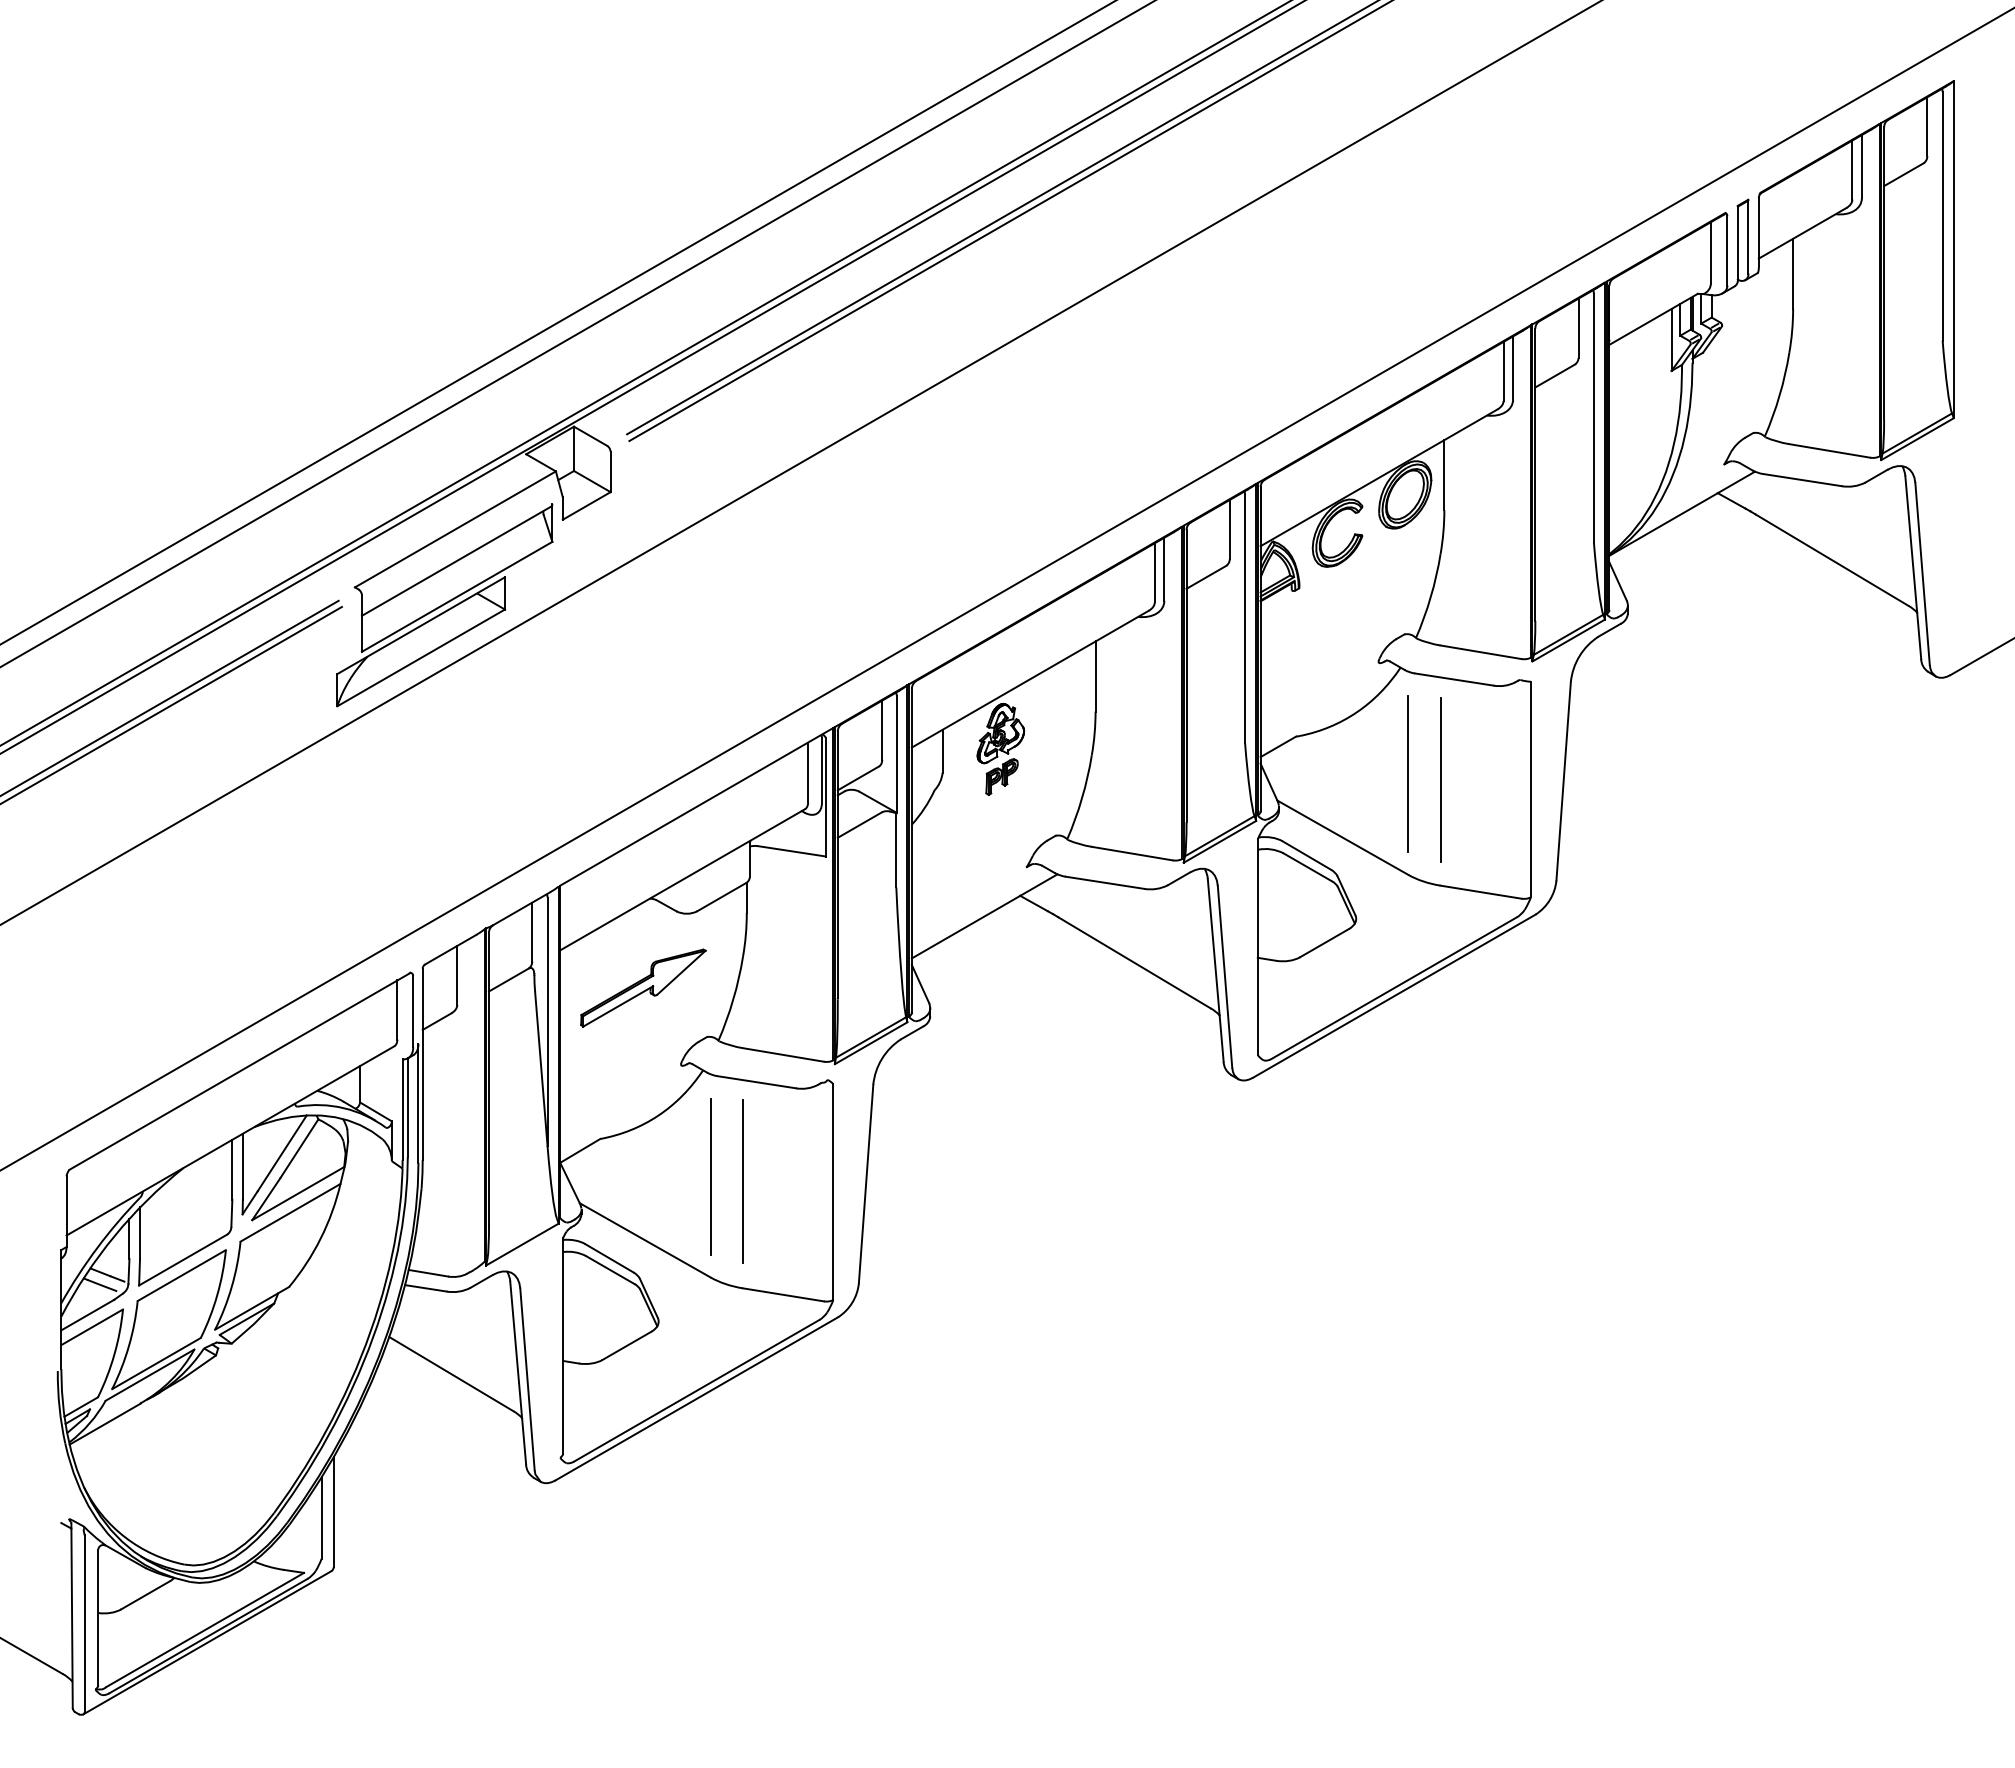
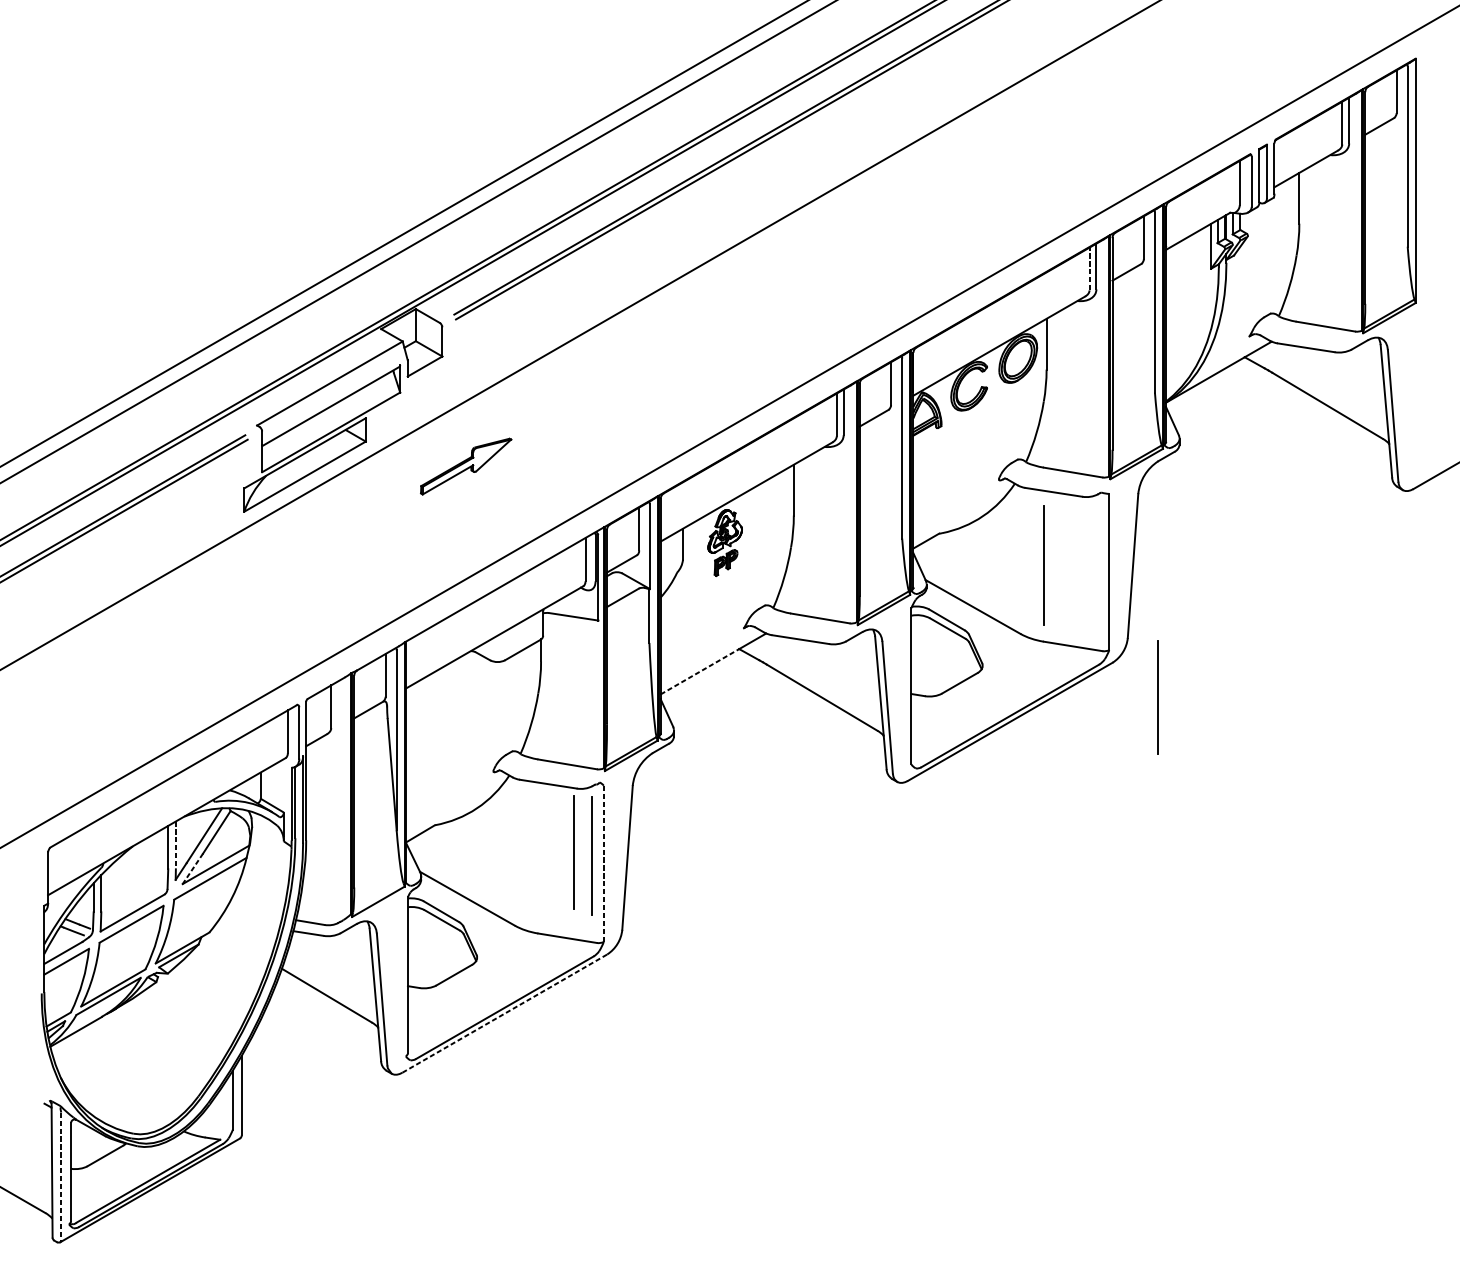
line: (1503, 371) -> (1089, 269), solid -> dashed
line: (1407, 773) -> (1157, 697), moved
line: (966, 927) -> (700, 672), solid -> dashed
part: (643, 987) -> (466, 466), moved
line: (242, 1167) -> (175, 845), solid -> dashed
line: (710, 1176) -> (573, 852), moved
line: (742, 1181) -> (591, 856), moved
line: (833, 1192) -> (603, 864), solid -> dashed
line: (266, 1199) -> (192, 869), solid -> dashed
line: (697, 1398) -> (505, 1013), solid -> dashed
line: (84, 1624) -> (61, 1177), solid -> dashed

